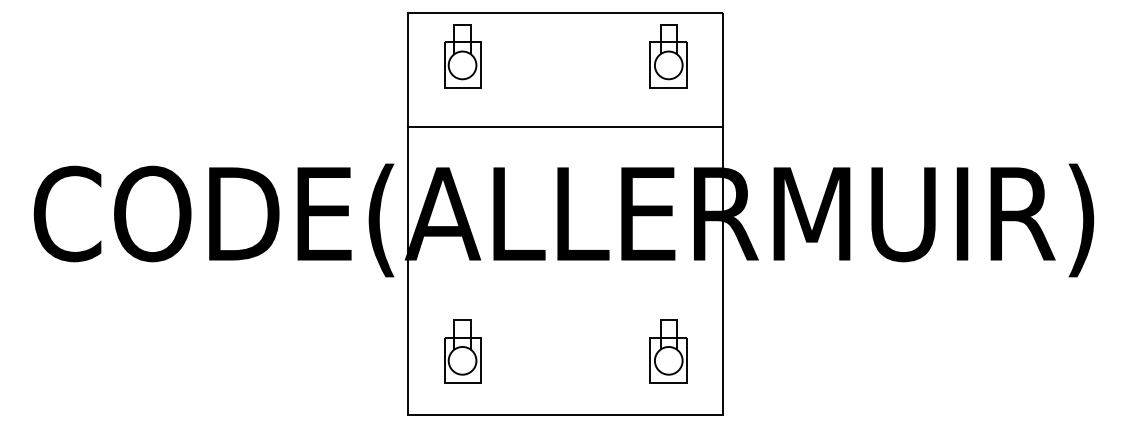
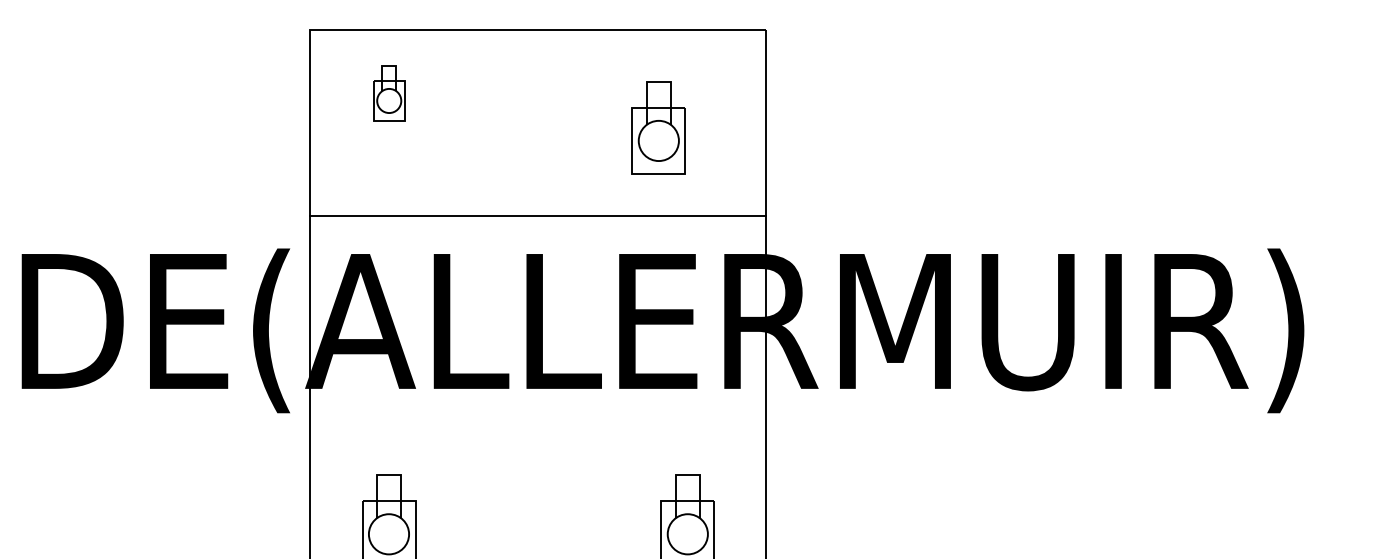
part: (462, 56) -> (388, 93), size x0.6
part: (668, 56) -> (658, 128), moved
line: (565, 127) -> (538, 216), moved

